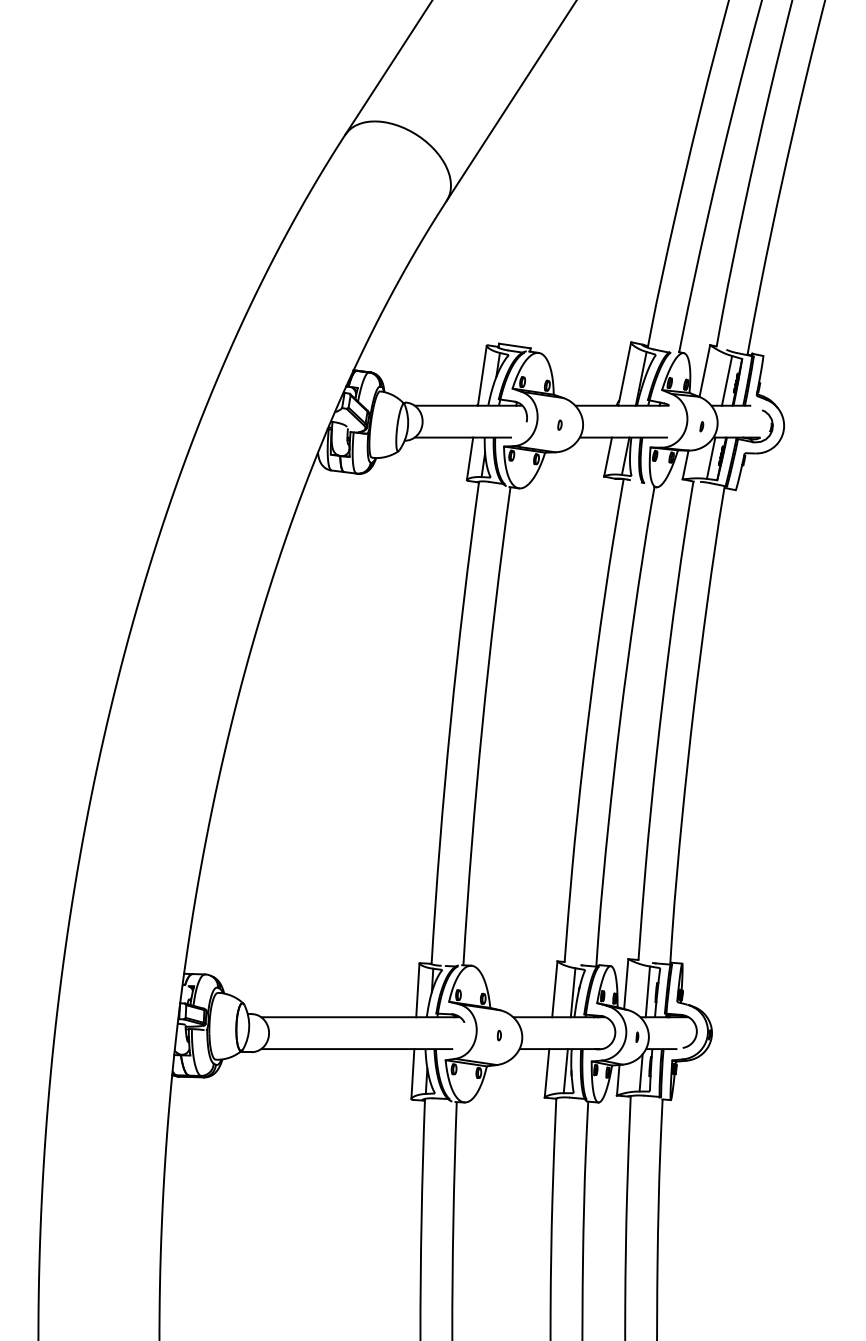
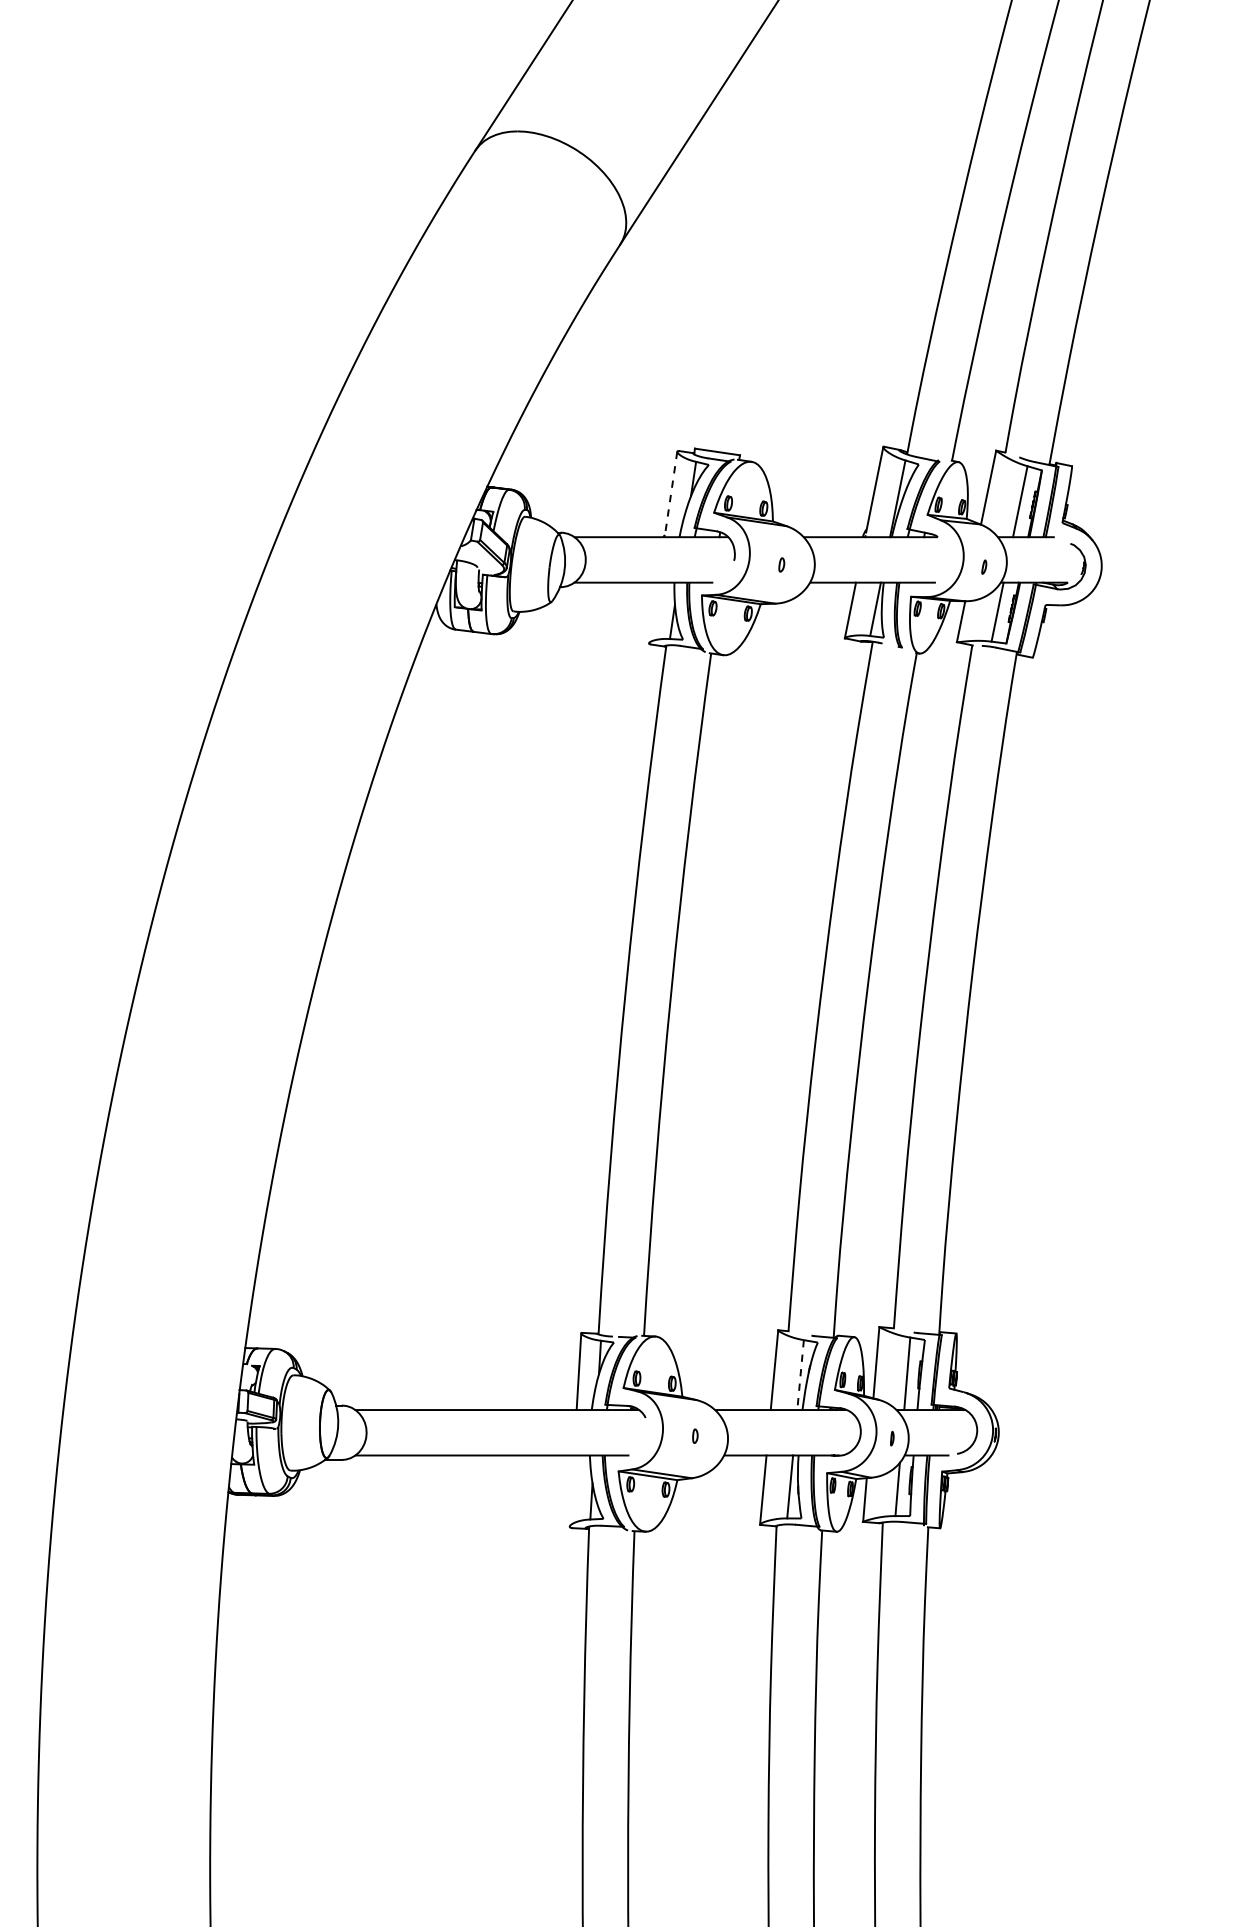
line: (481, 375) -> (670, 494), solid -> dashed
line: (469, 458) -> (652, 612), removed
line: (573, 993) -> (800, 1375), solid -> dashed
line: (412, 1073) -> (571, 1490), removed

